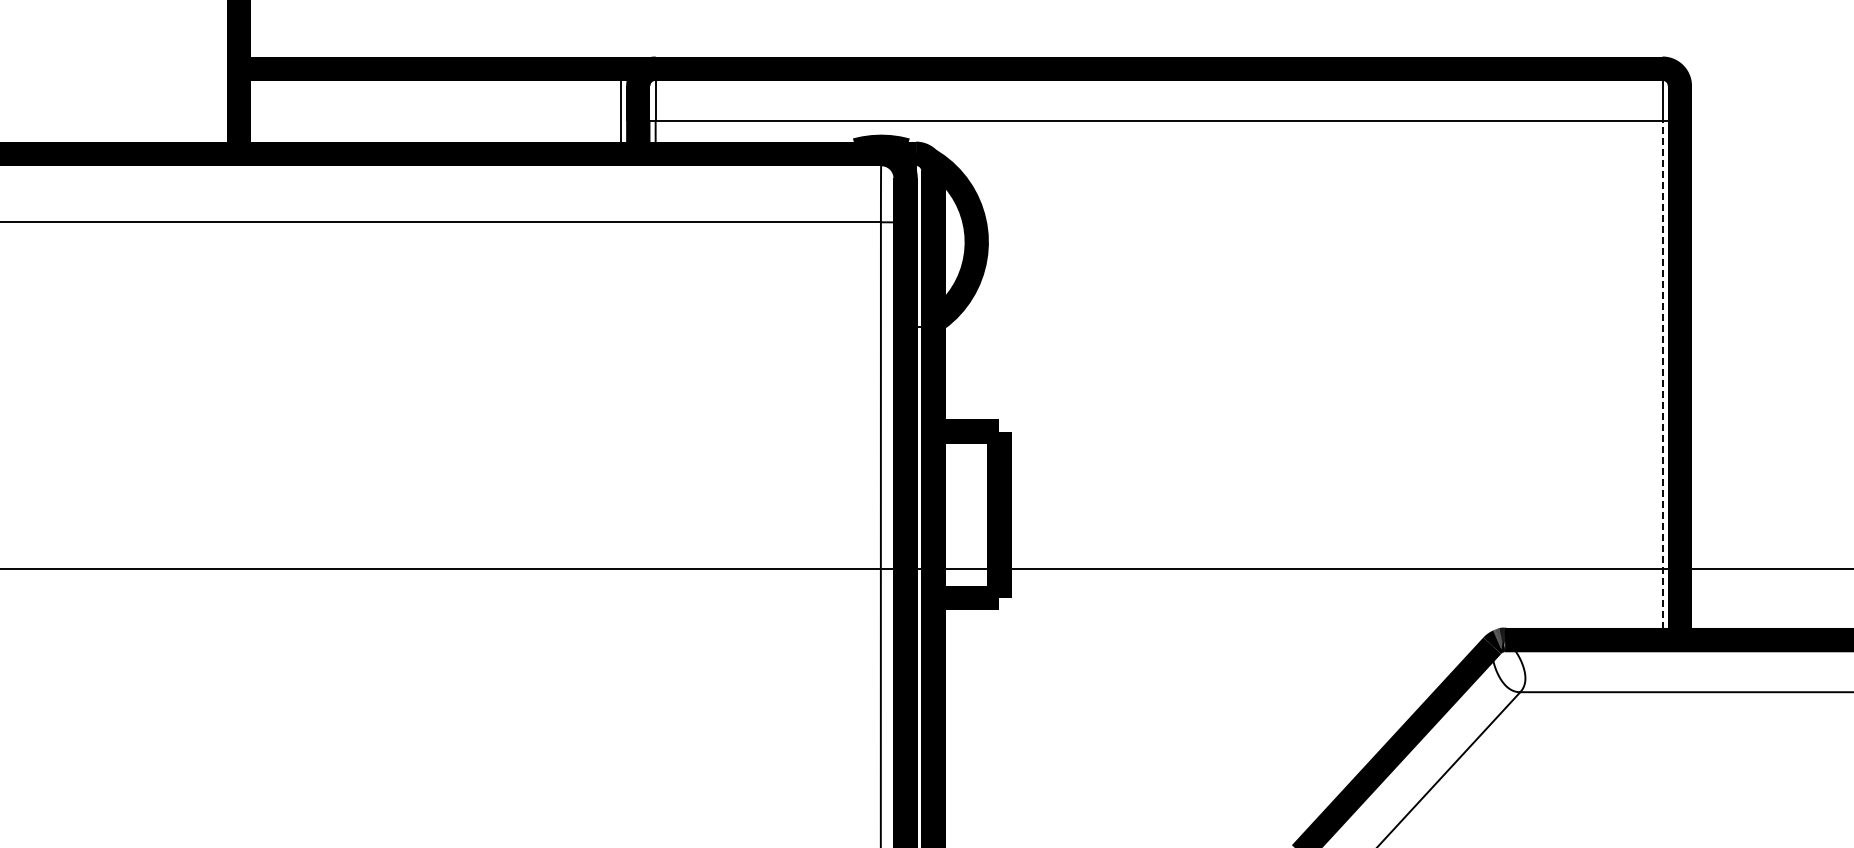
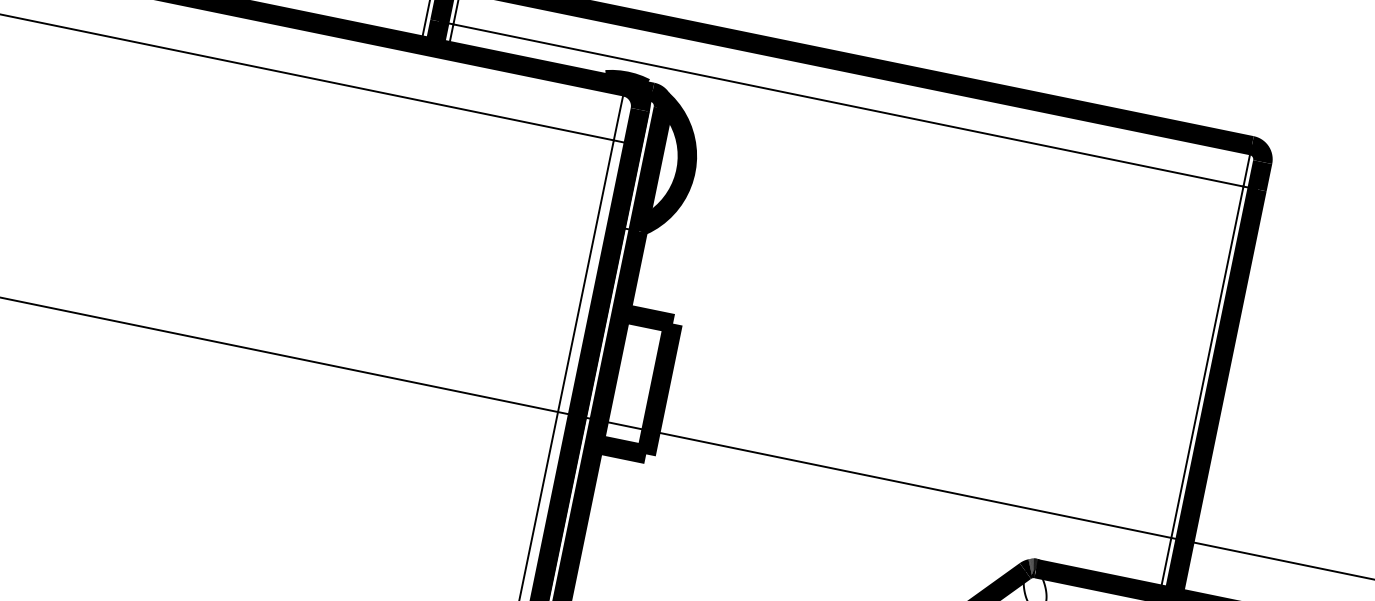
line: (1662, 380) -> (1201, 390), dashed -> solid

